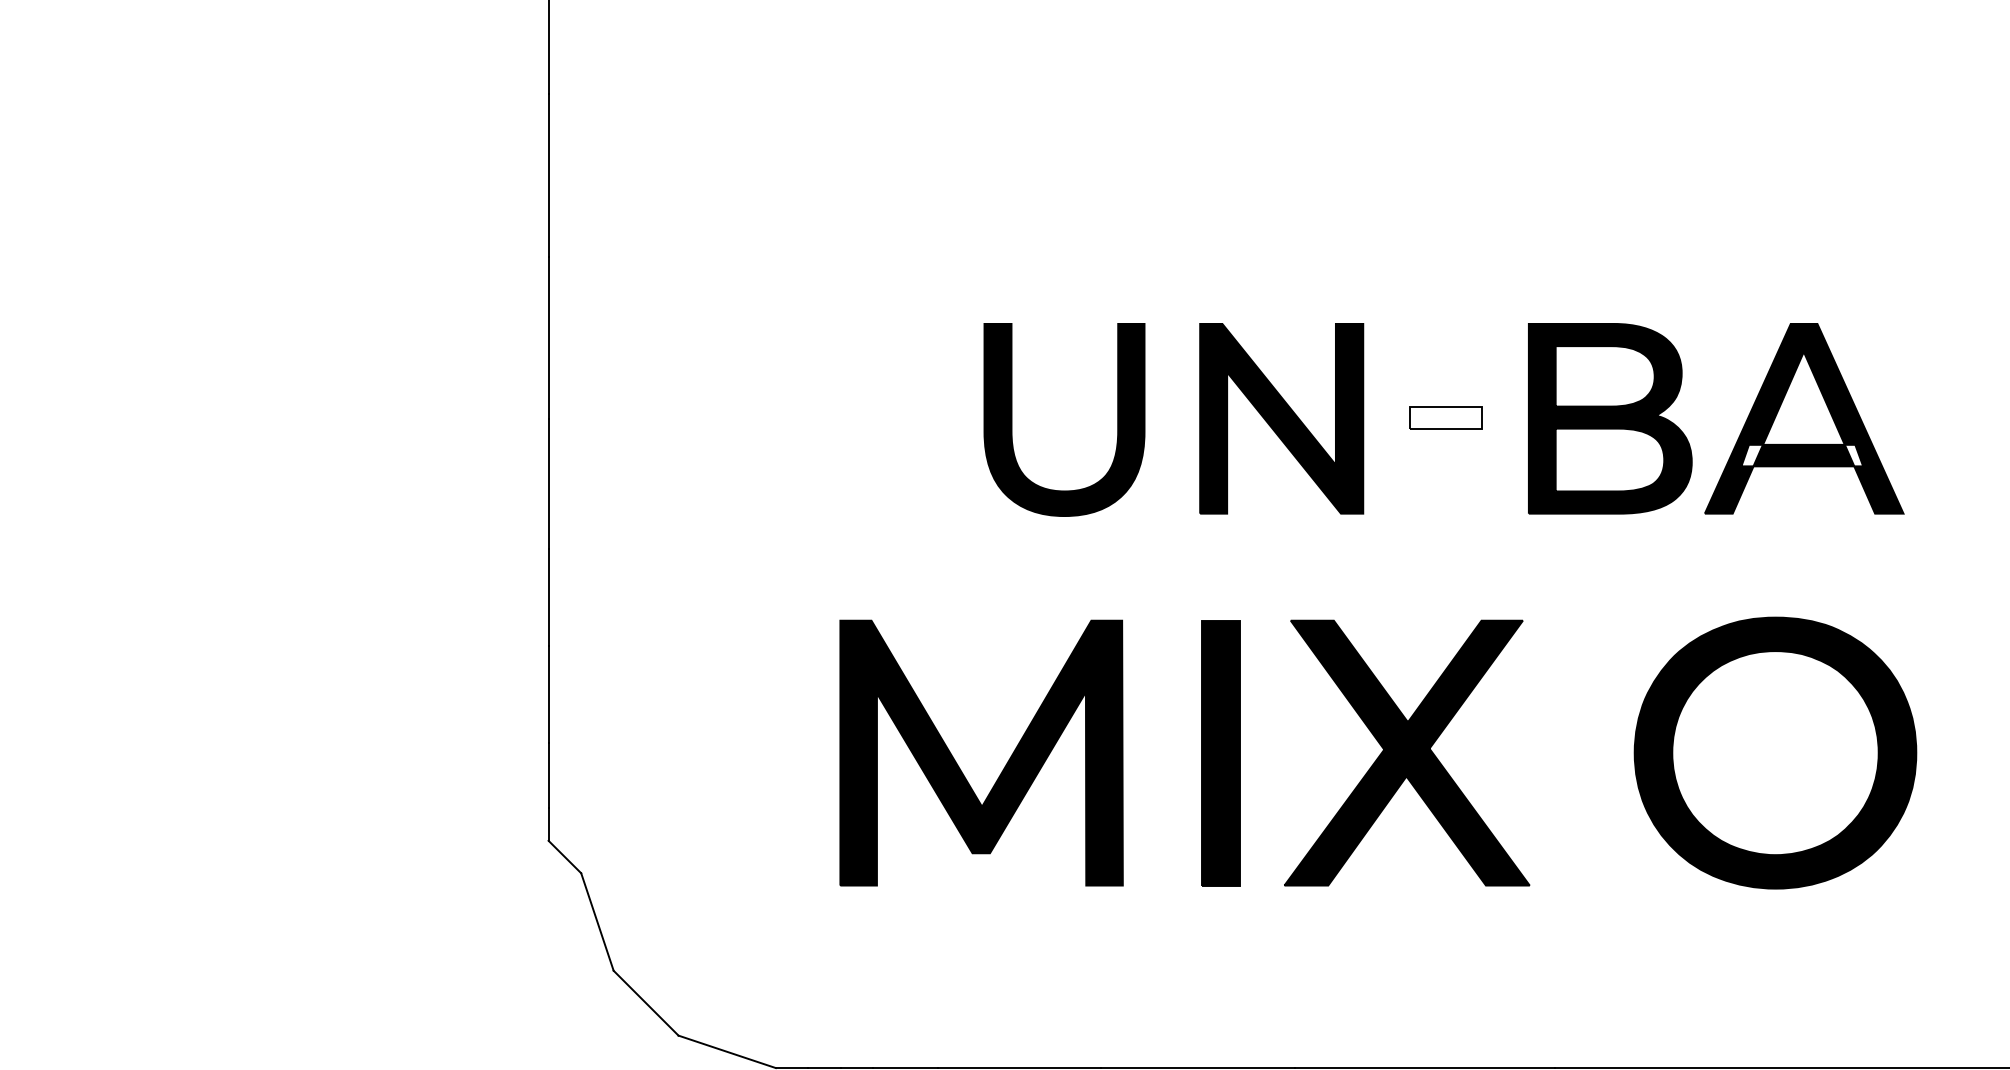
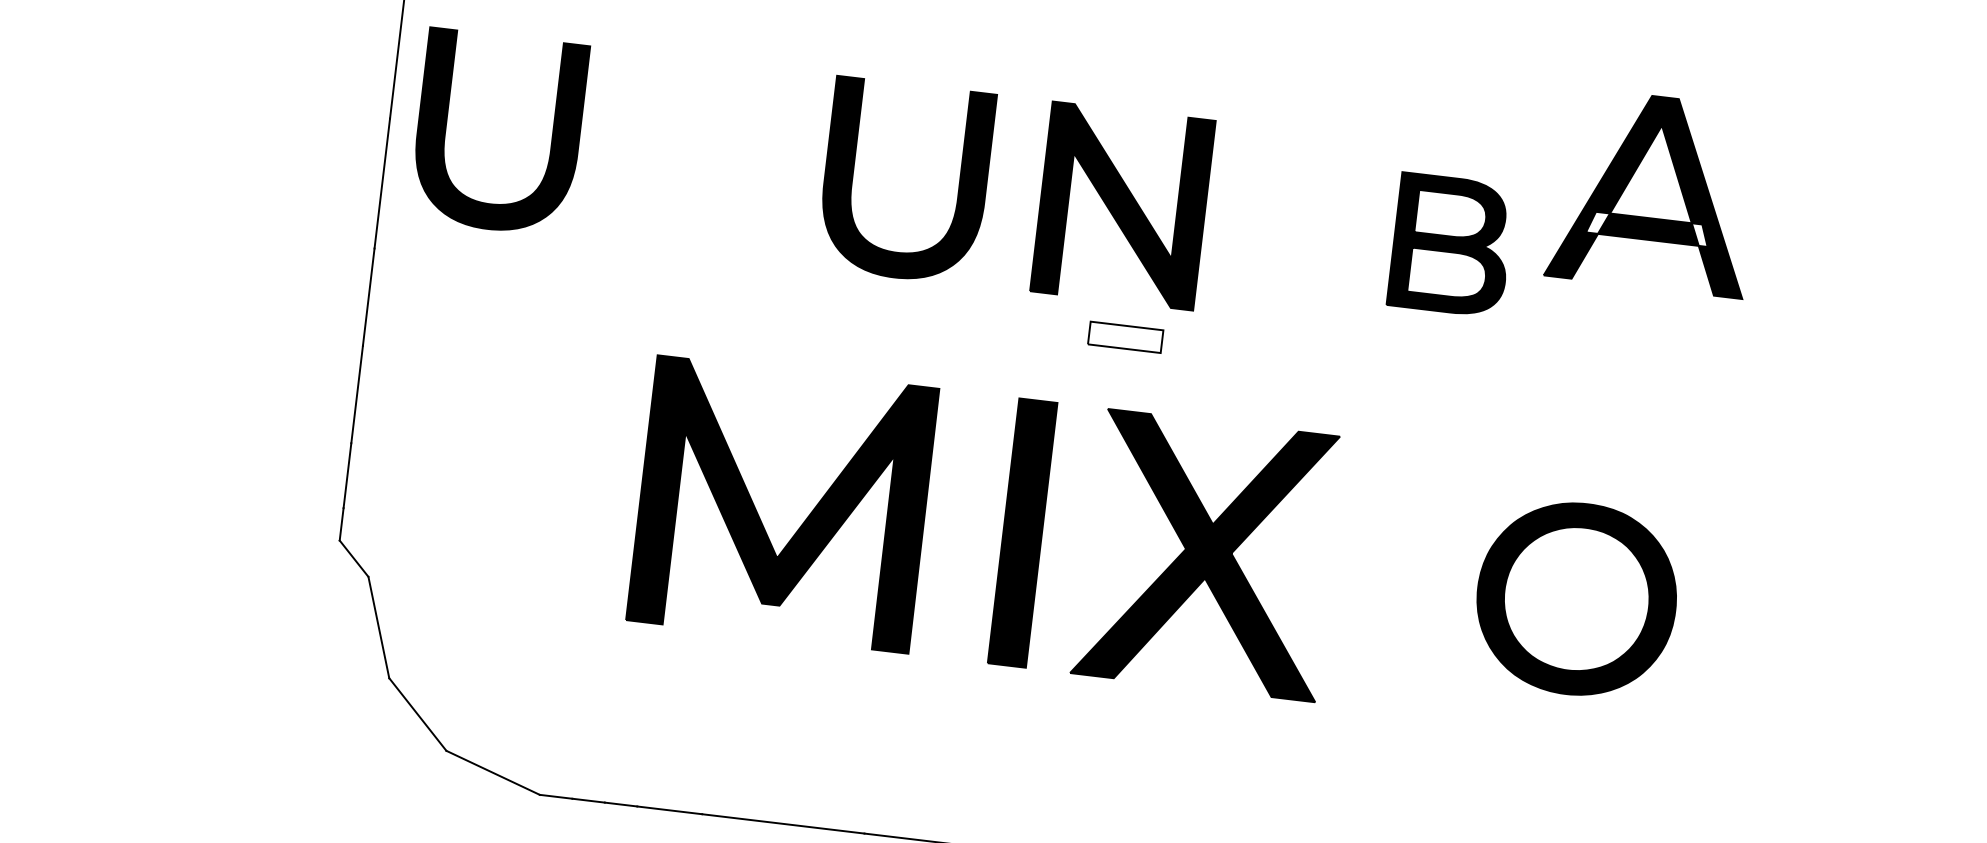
part: (1445, 417) -> (1125, 336), moved
part: (1610, 418) -> (1451, 244), size x0.7
part: (1804, 418) -> (1654, 192), moved
part: (605, 419) -> (446, 126), added
part: (1775, 752) -> (1576, 598), size x0.7

